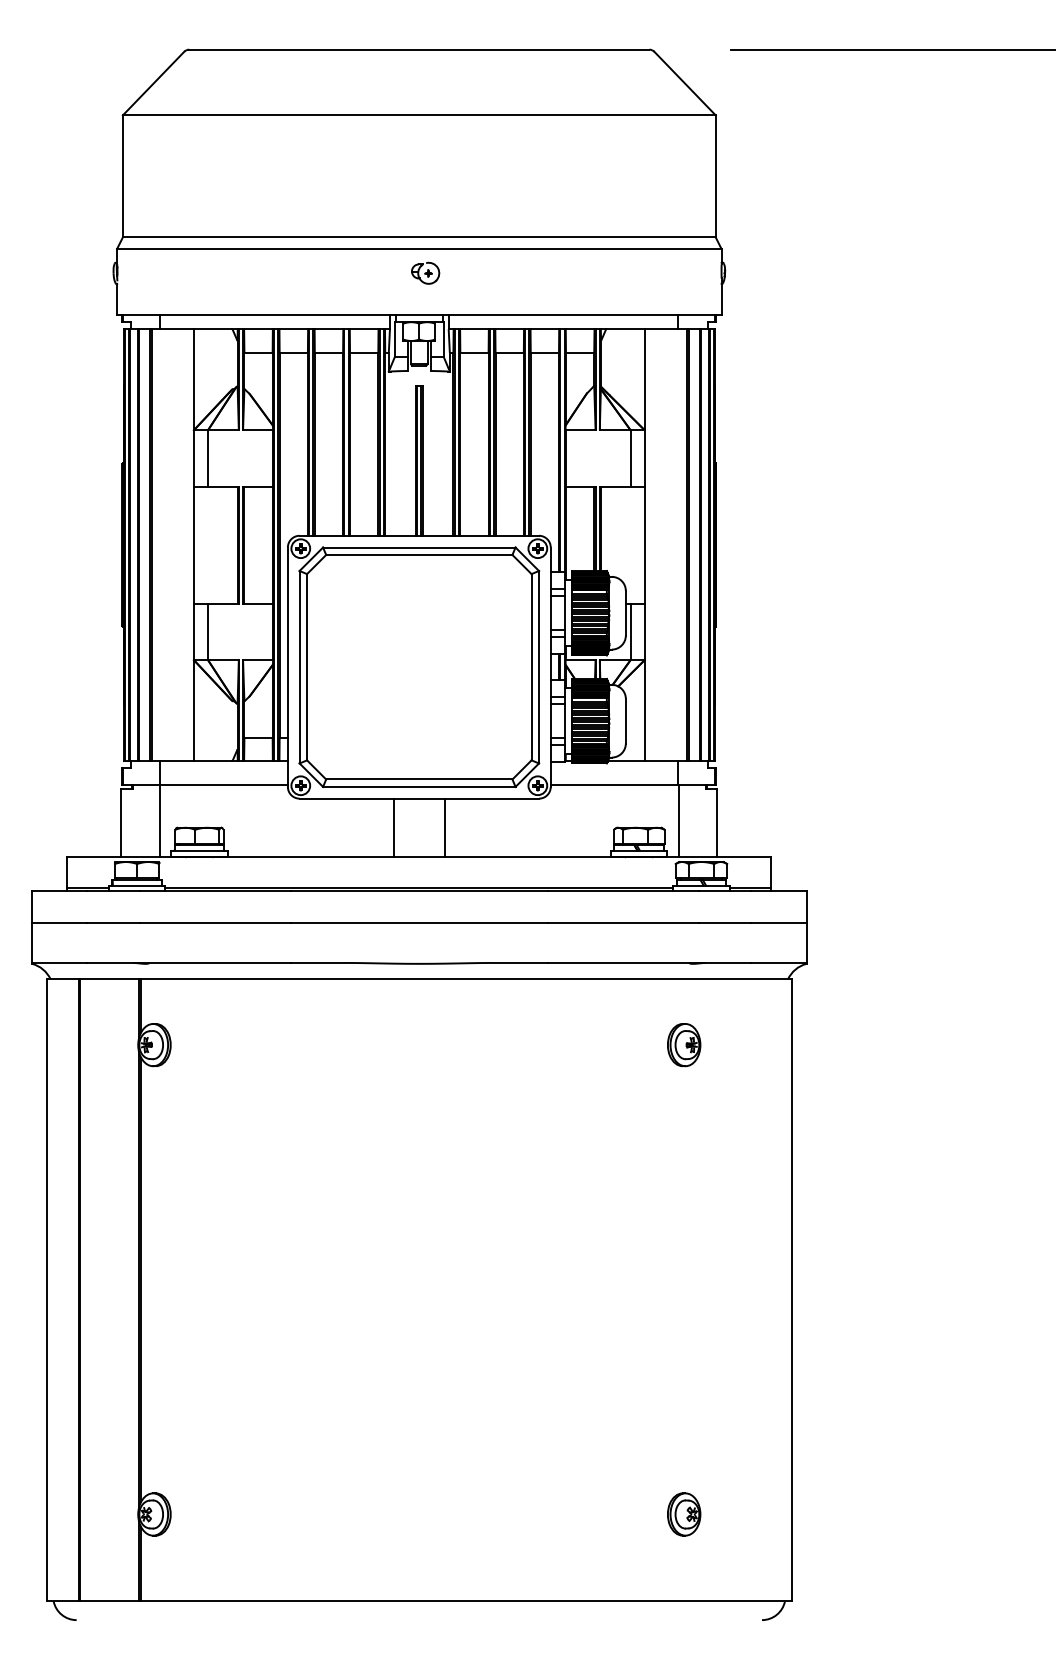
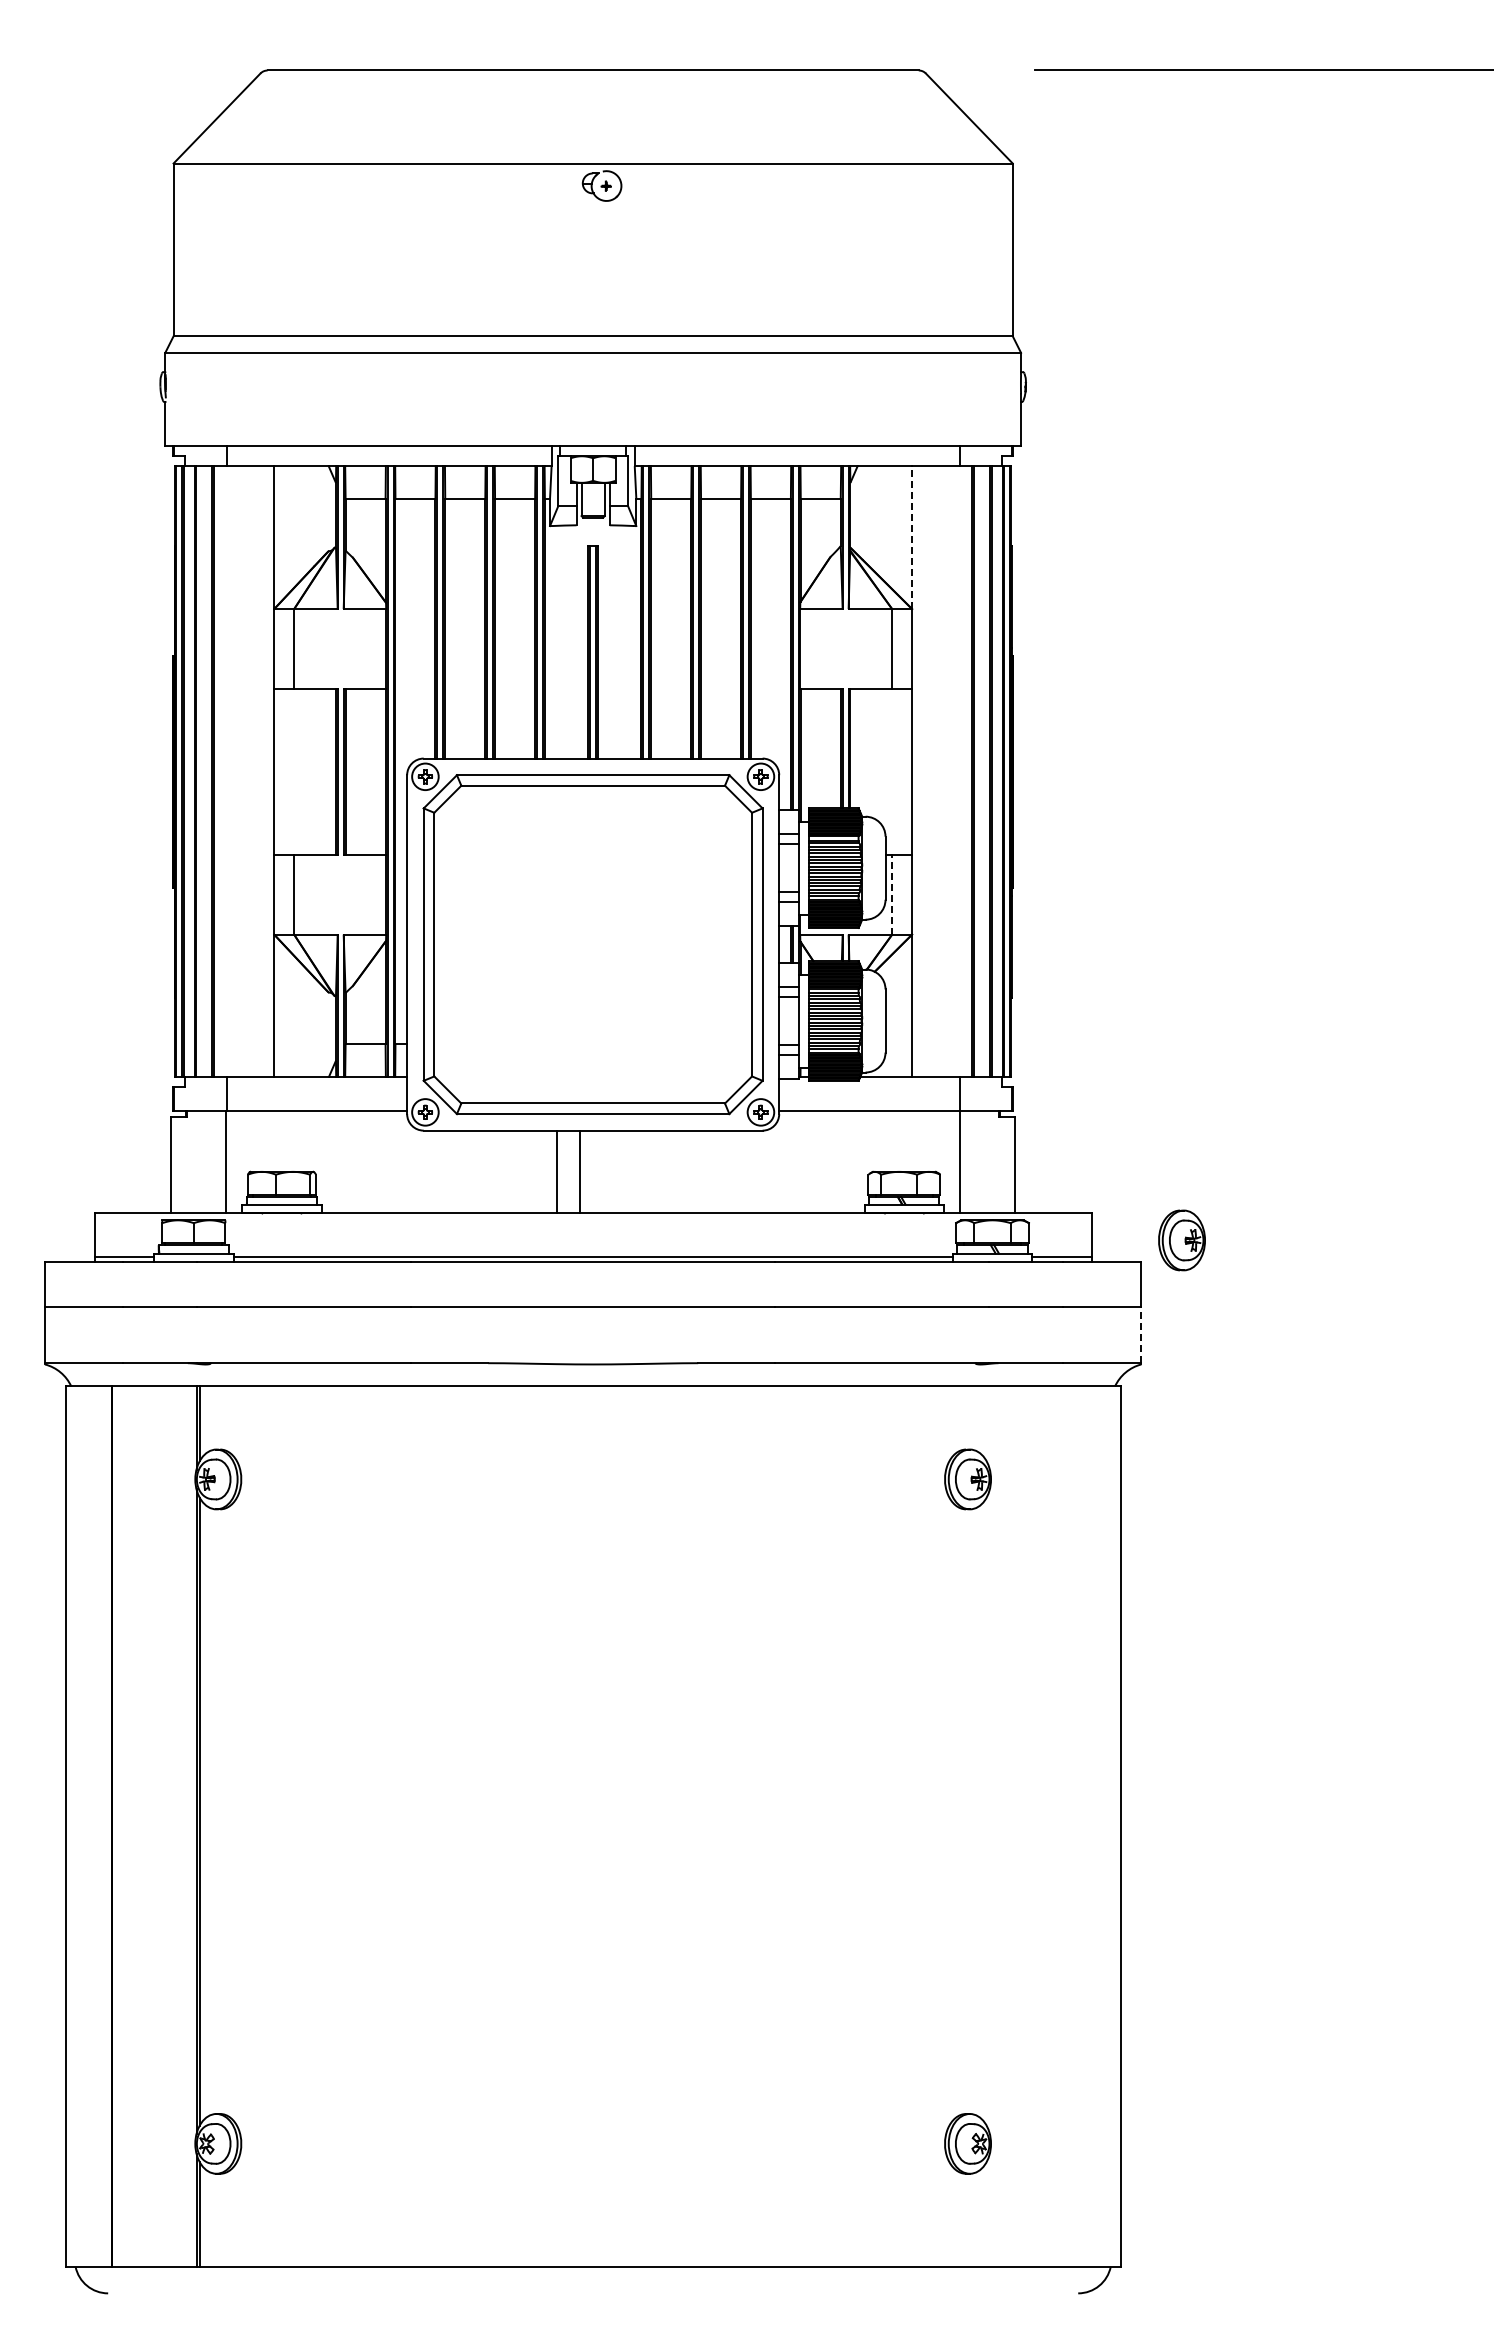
part: (425, 272) -> (601, 185), moved
line: (644, 379) -> (912, 537), solid -> dashed
line: (630, 631) -> (892, 894), solid -> dashed
line: (444, 827) -> (579, 1171), moved
part: (834, 876) -> (1181, 1240), added
line: (806, 942) -> (1141, 1334), solid -> dashed

